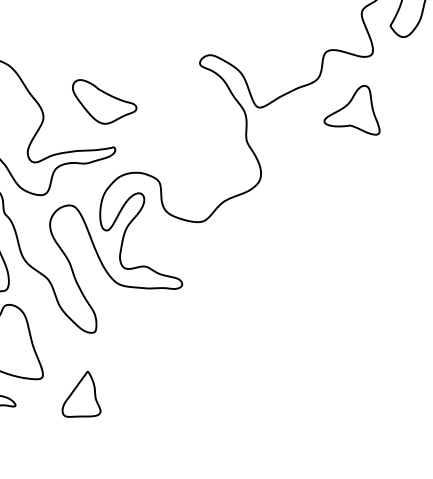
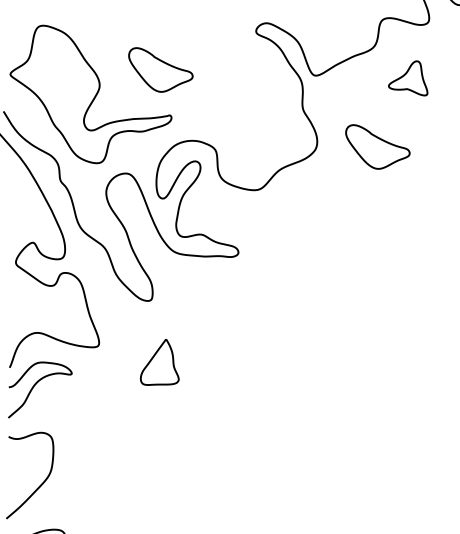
part: (351, 110) -> (407, 78), size x0.7
part: (321, 178) -> (377, 146), added
part: (81, 394) -> (159, 362), moved

